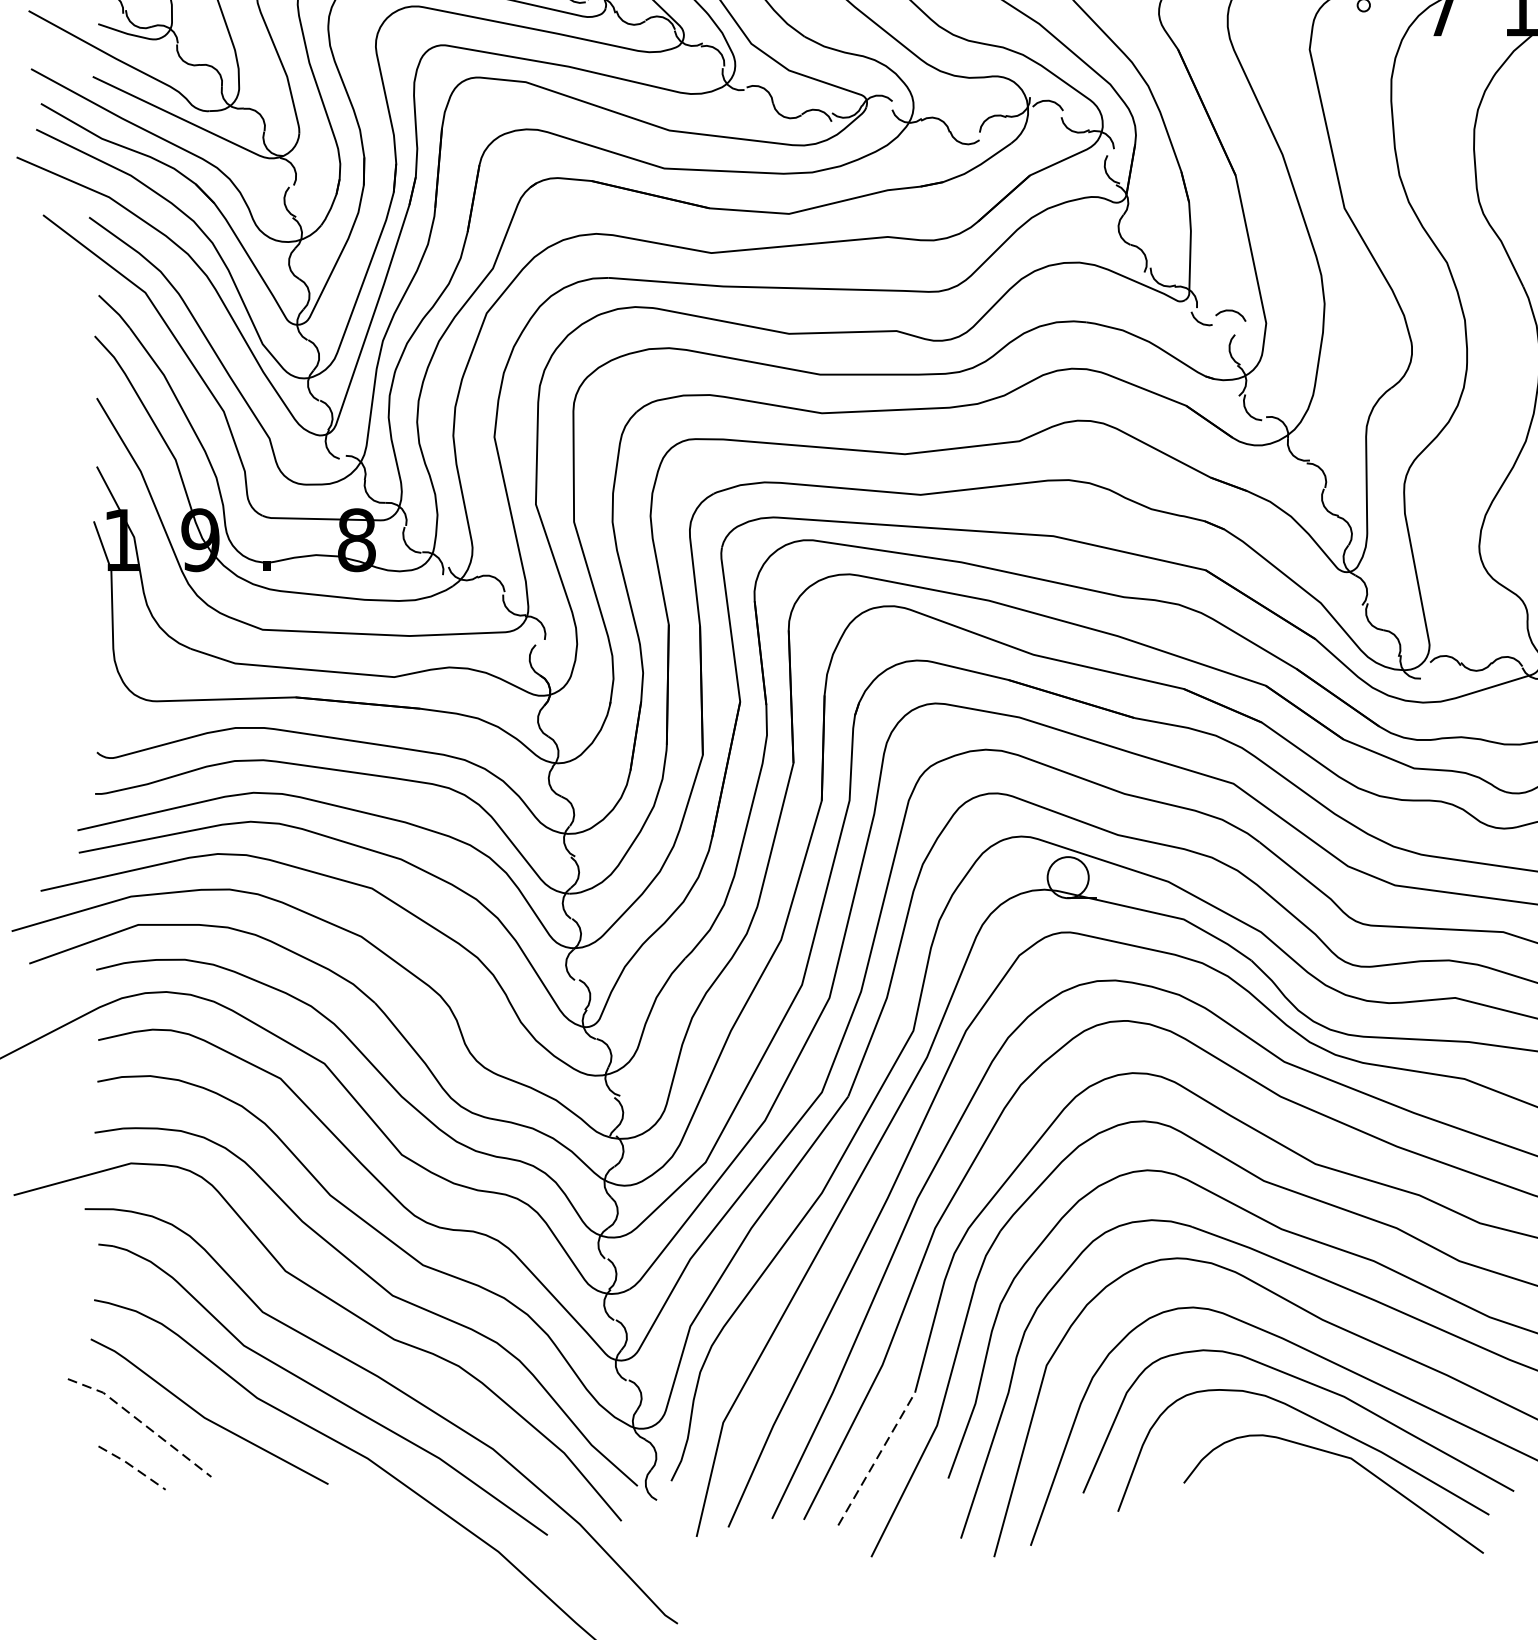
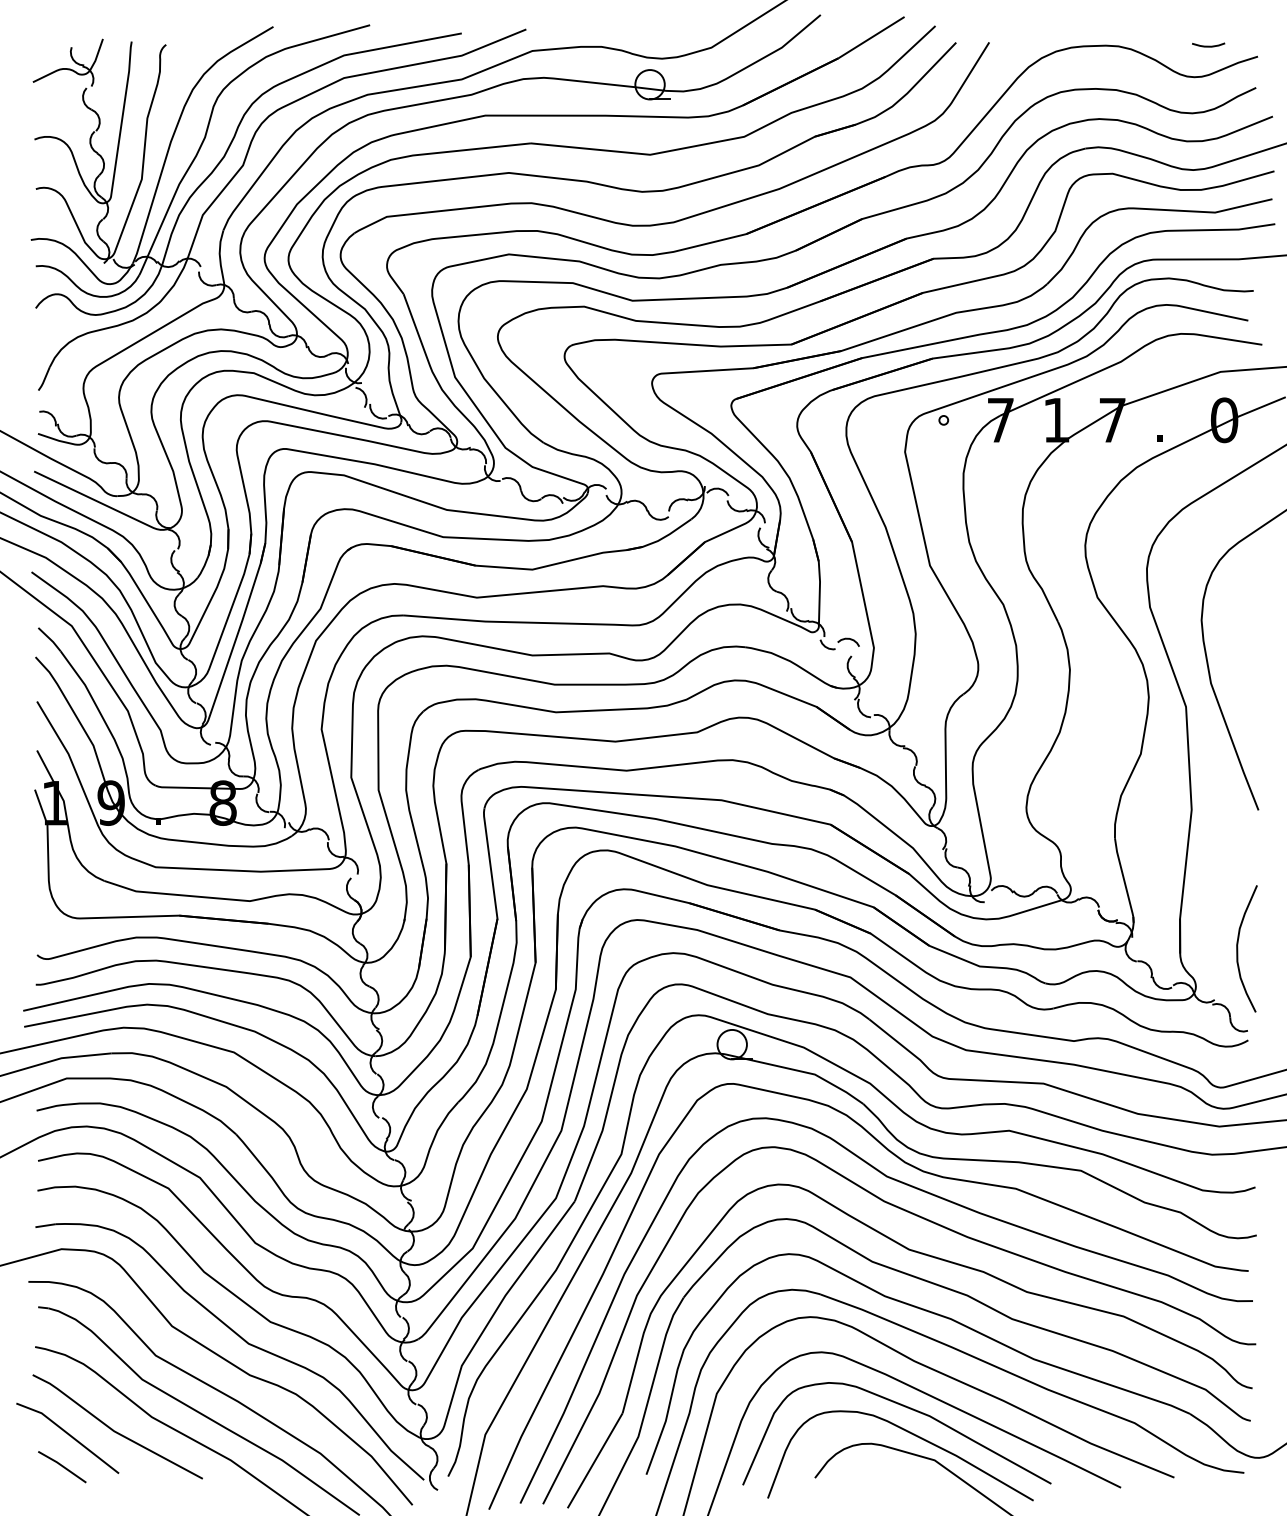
line: (142, 1422) -> (69, 1434), dashed -> solid
line: (877, 1458) -> (595, 1460), dashed -> solid
line: (132, 1467) -> (62, 1466), dashed -> solid

